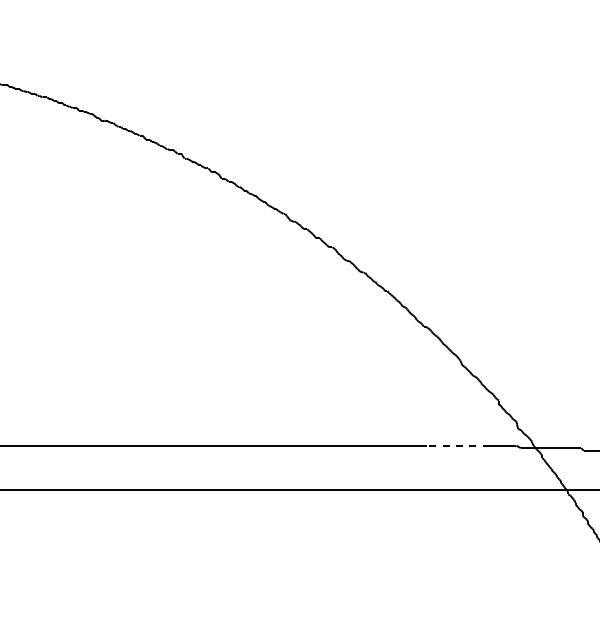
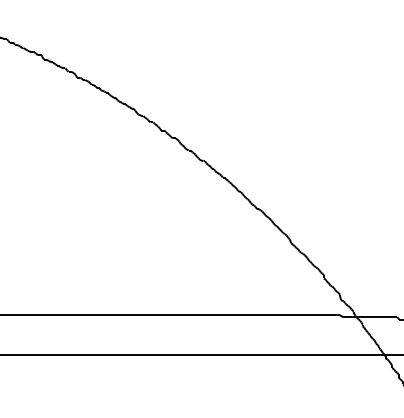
line: (457, 445) -> (287, 314), dashed -> solid

